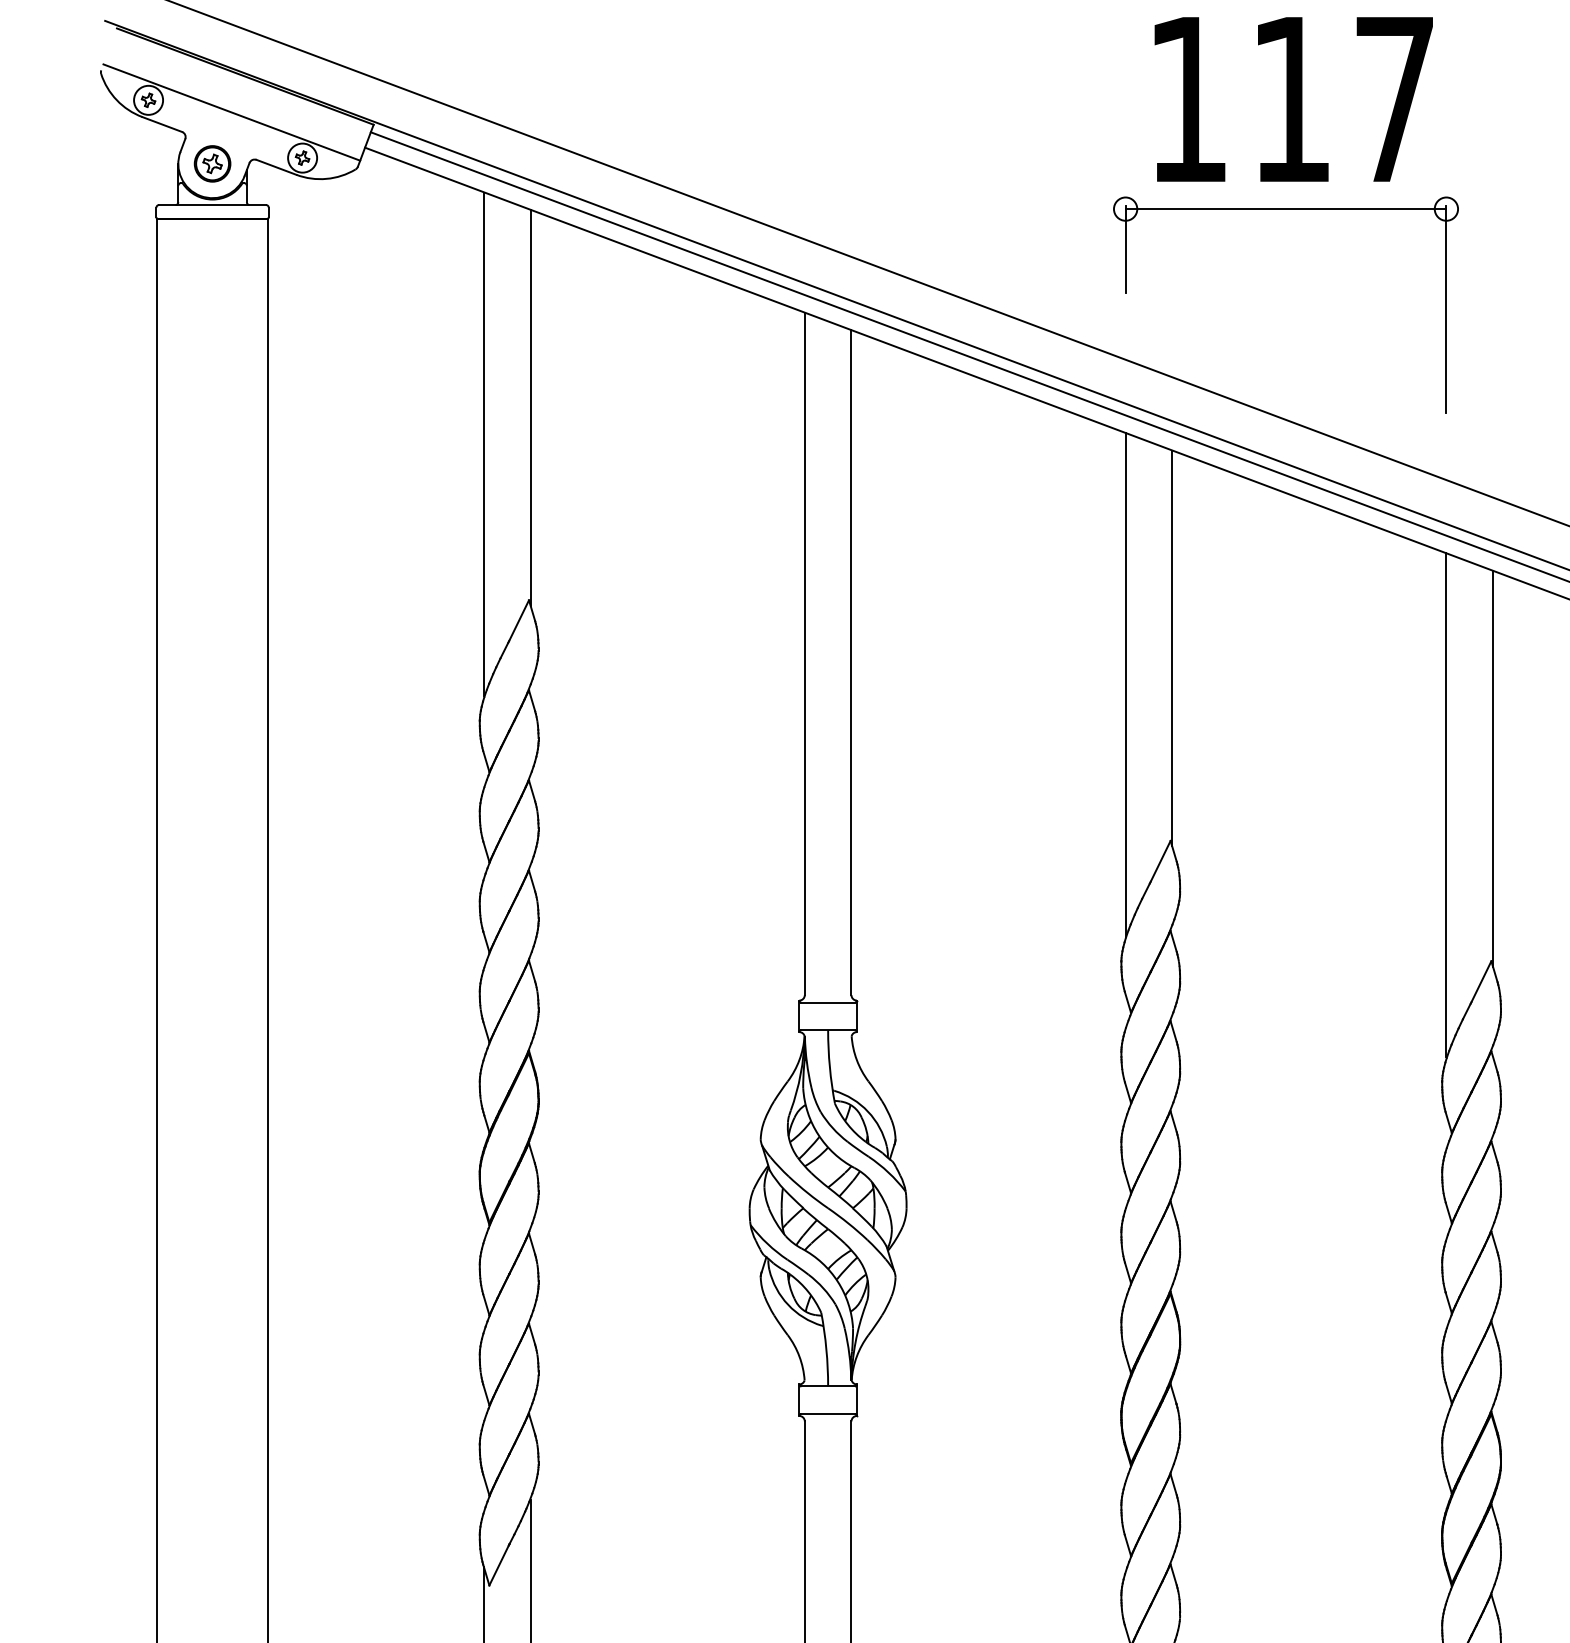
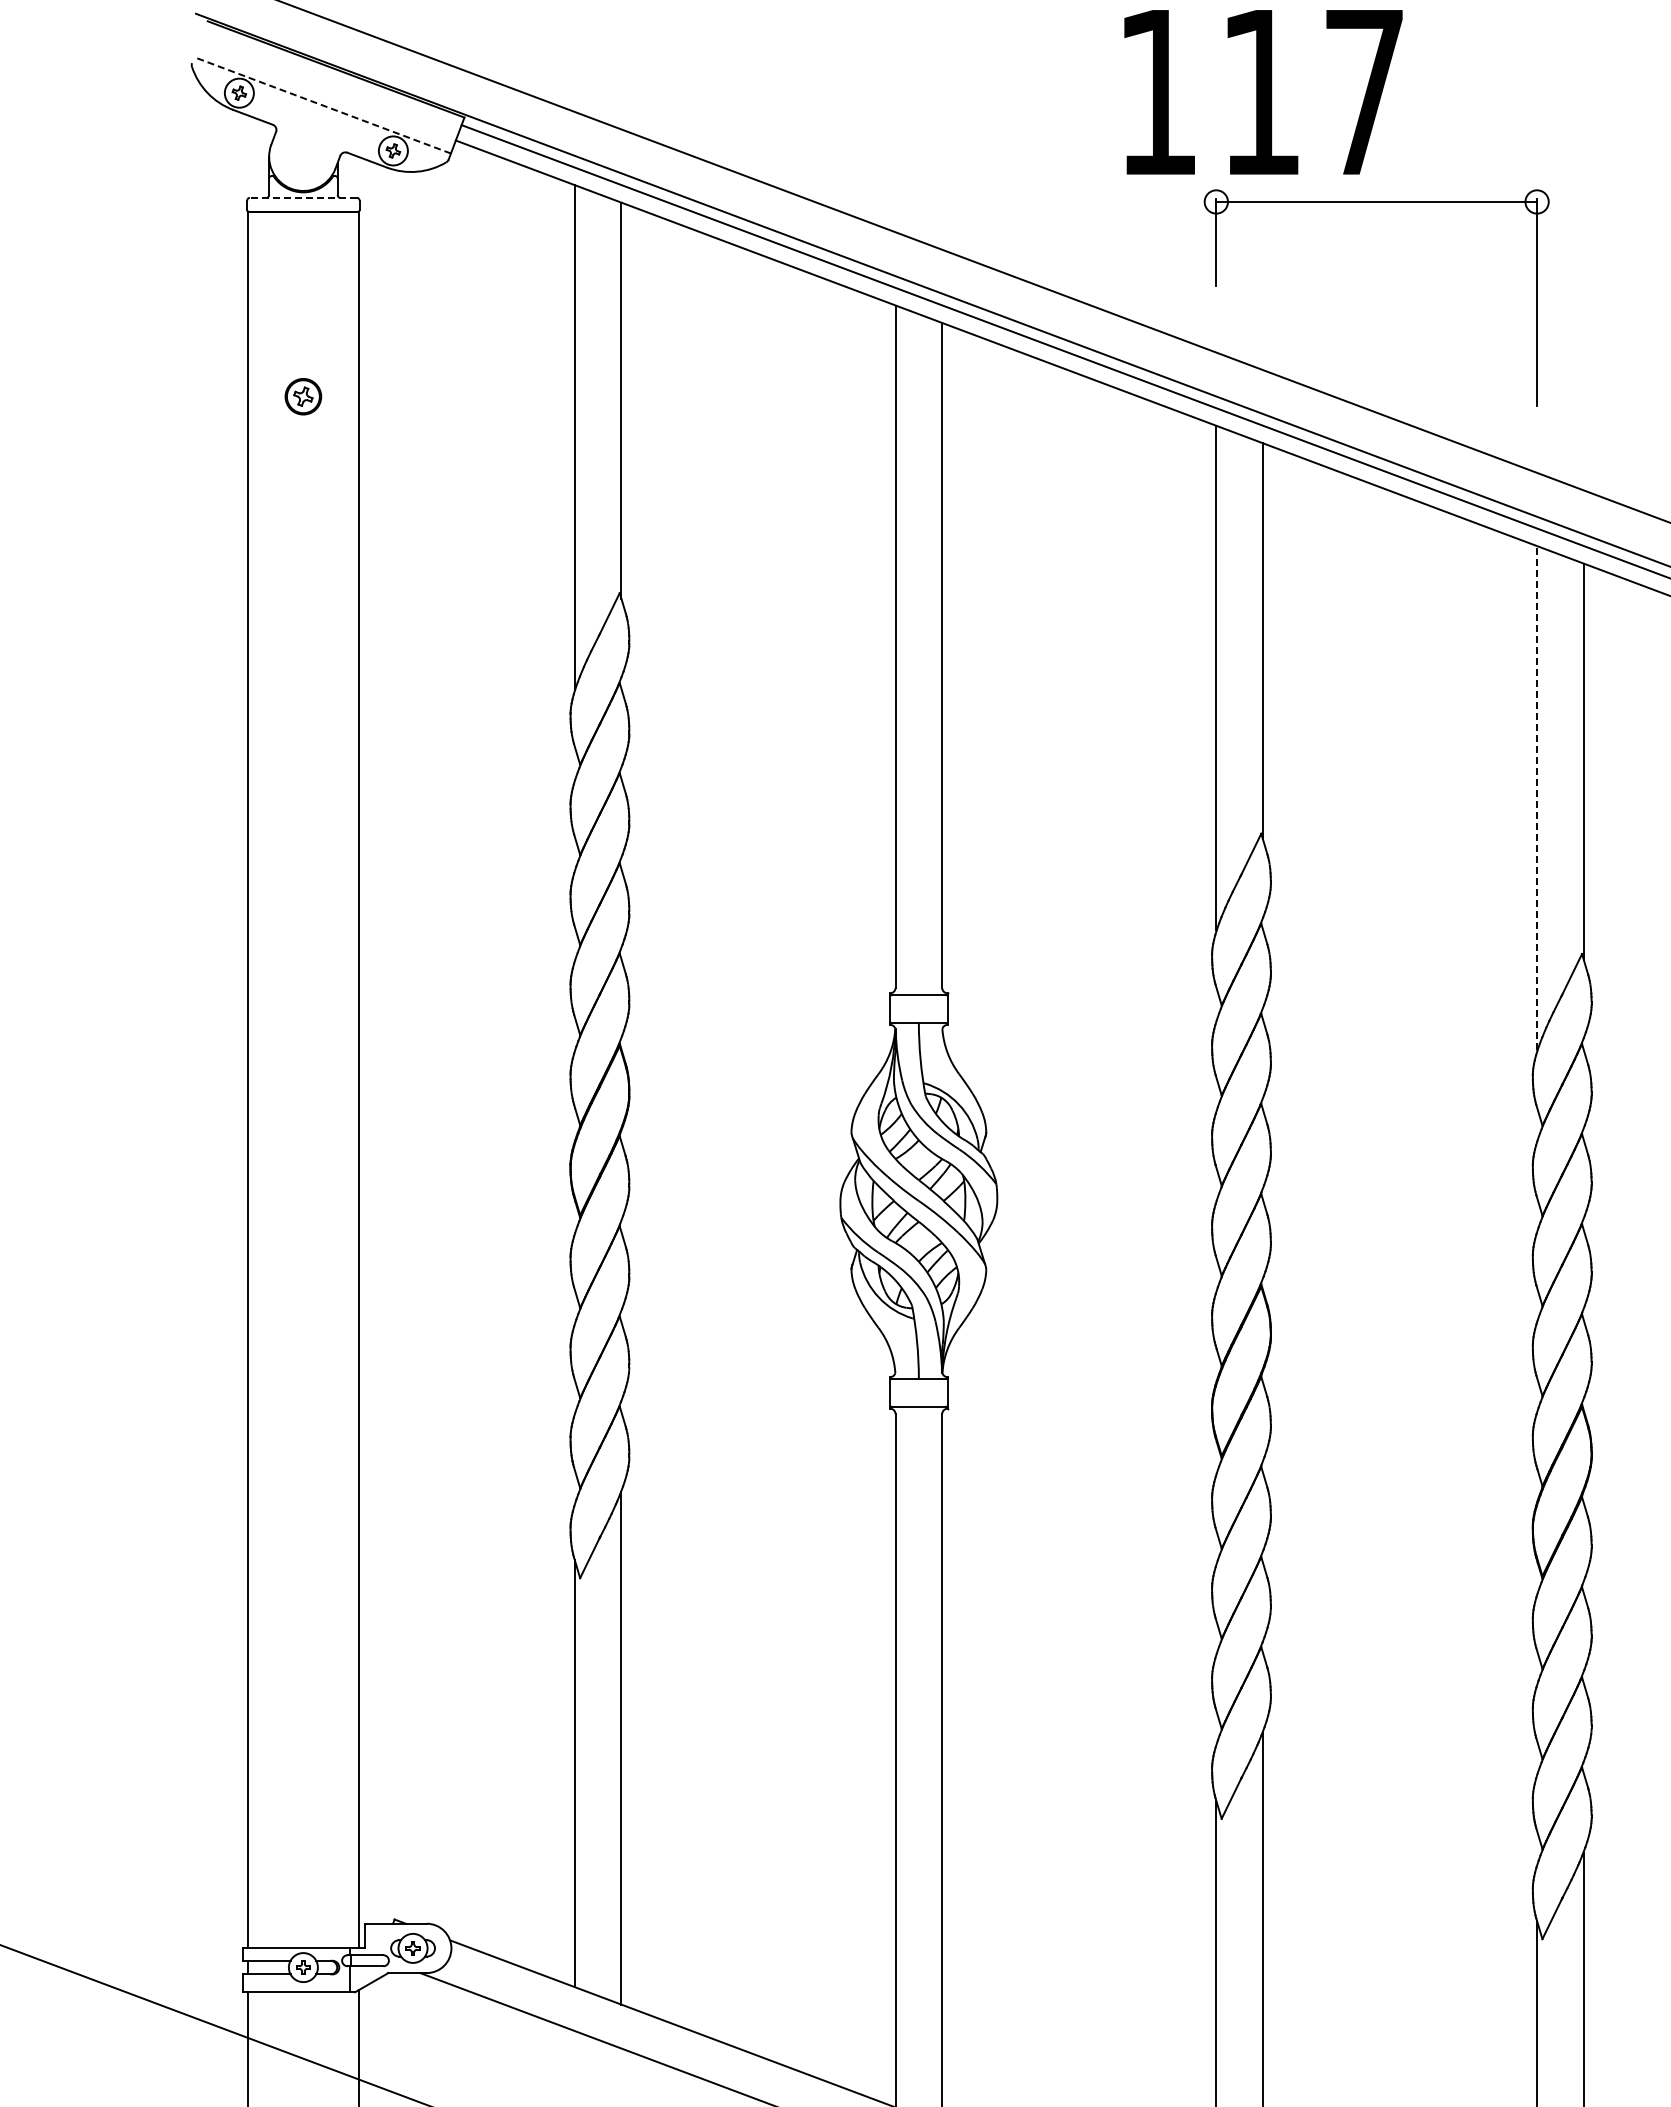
text: (1293, 99) -> (1263, 92), moved
line: (231, 112) -> (322, 105), solid -> dashed
part: (212, 163) -> (303, 396), moved
line: (211, 204) -> (302, 197), solid -> dashed
line: (1446, 805) -> (1537, 798), solid -> dashed

